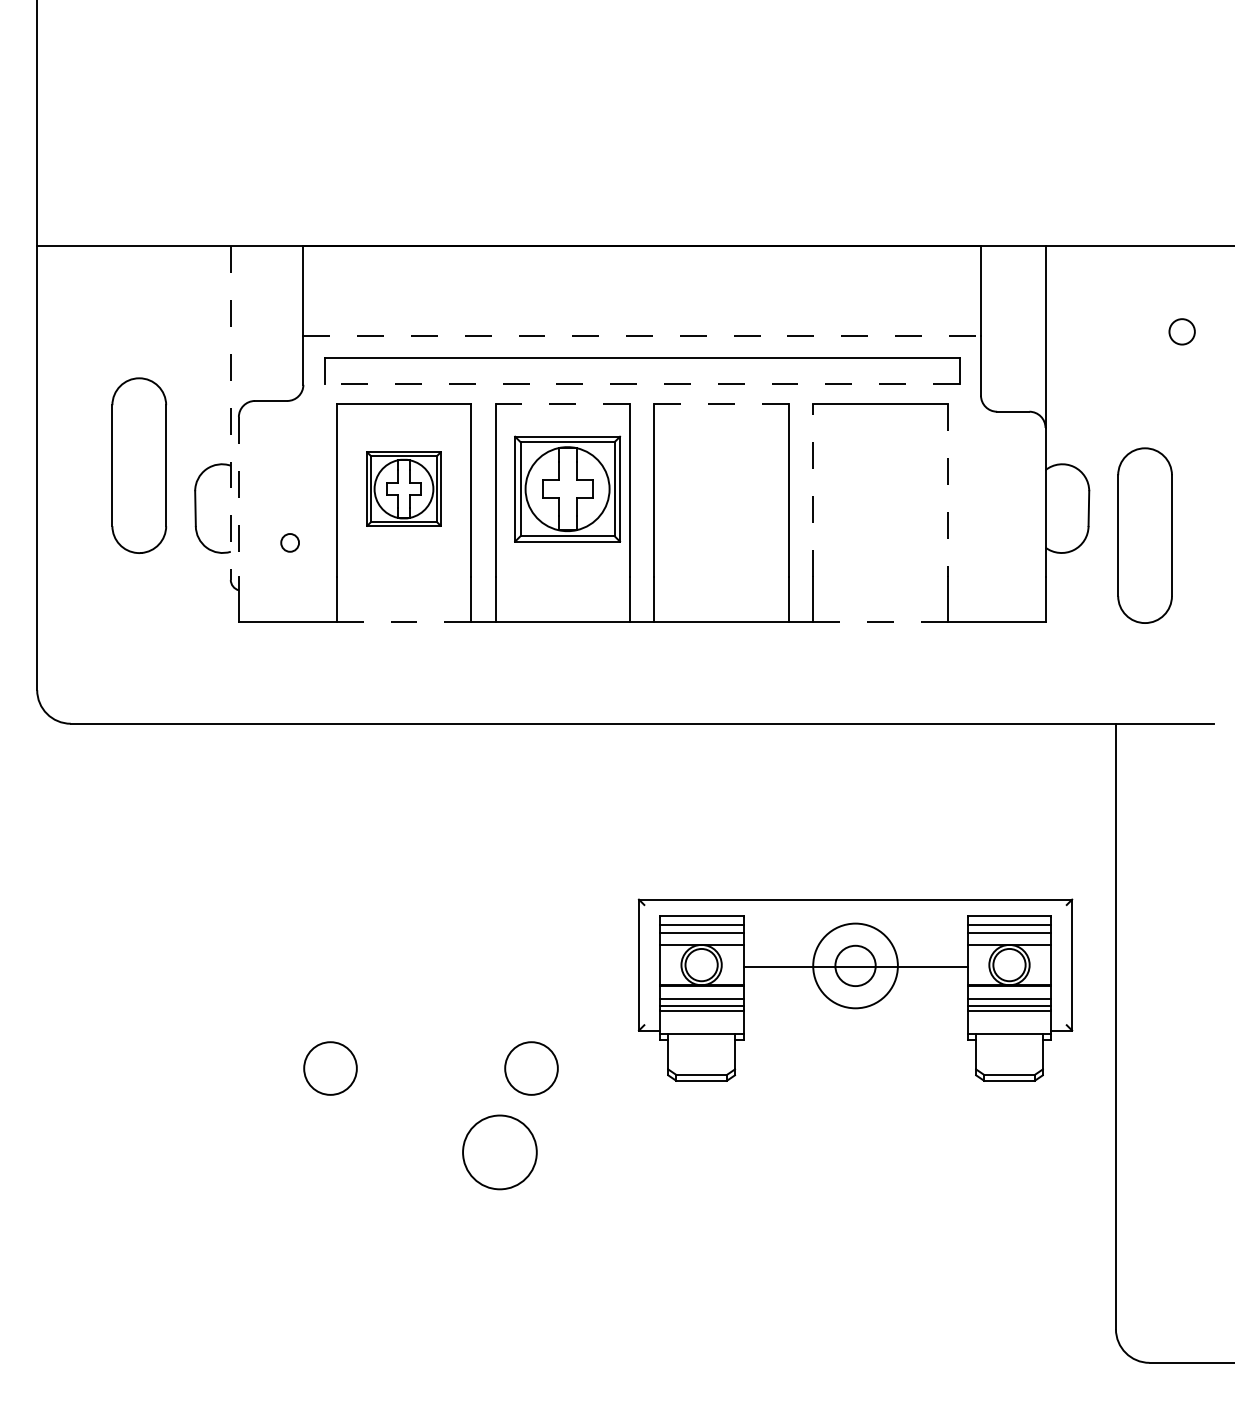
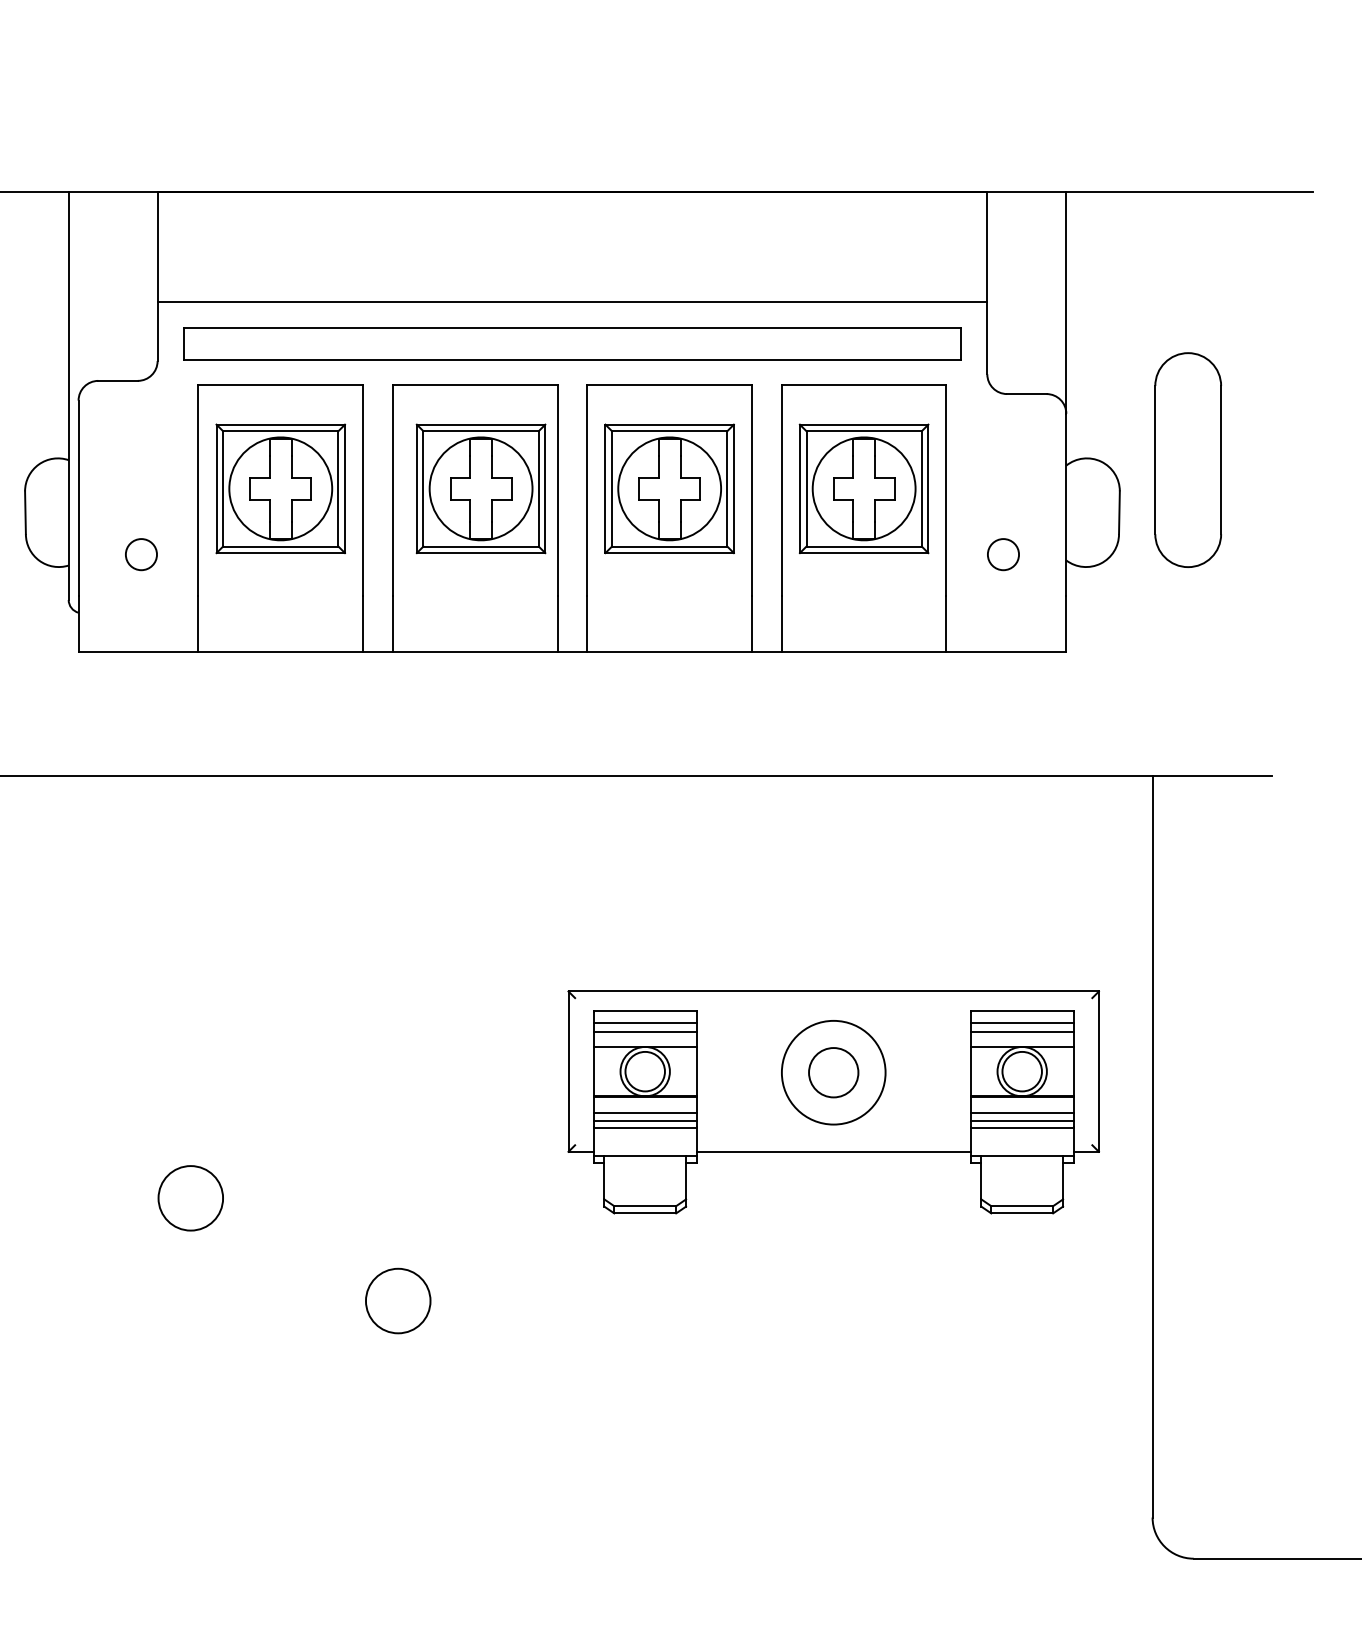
circle: (1181, 331) -> (1002, 554), moved
line: (642, 336) -> (572, 301), dashed -> solid
line: (642, 384) -> (572, 360), dashed -> solid
line: (563, 404) -> (476, 385), dashed -> solid
line: (722, 404) -> (670, 385), dashed -> solid
line: (230, 413) -> (68, 396), dashed -> solid
part: (403, 488) -> (280, 488), size x1.43
part: (721, 488) -> (669, 488), added
part: (879, 488) -> (863, 488), added
line: (813, 489) -> (782, 489), dashed -> solid
line: (947, 490) -> (946, 490), dashed -> solid
line: (238, 496) -> (78, 497), dashed -> solid
part: (1144, 535) -> (1187, 459), moved
circle: (289, 542) -> (140, 554), size x1.43
line: (403, 622) -> (280, 652), dashed -> solid
line: (879, 622) -> (863, 652), dashed -> solid
line: (855, 966) -> (833, 1151), moved
circle: (531, 1068) -> (436, 1198), removed
circle: (499, 1152) -> (397, 1301), size x0.71

